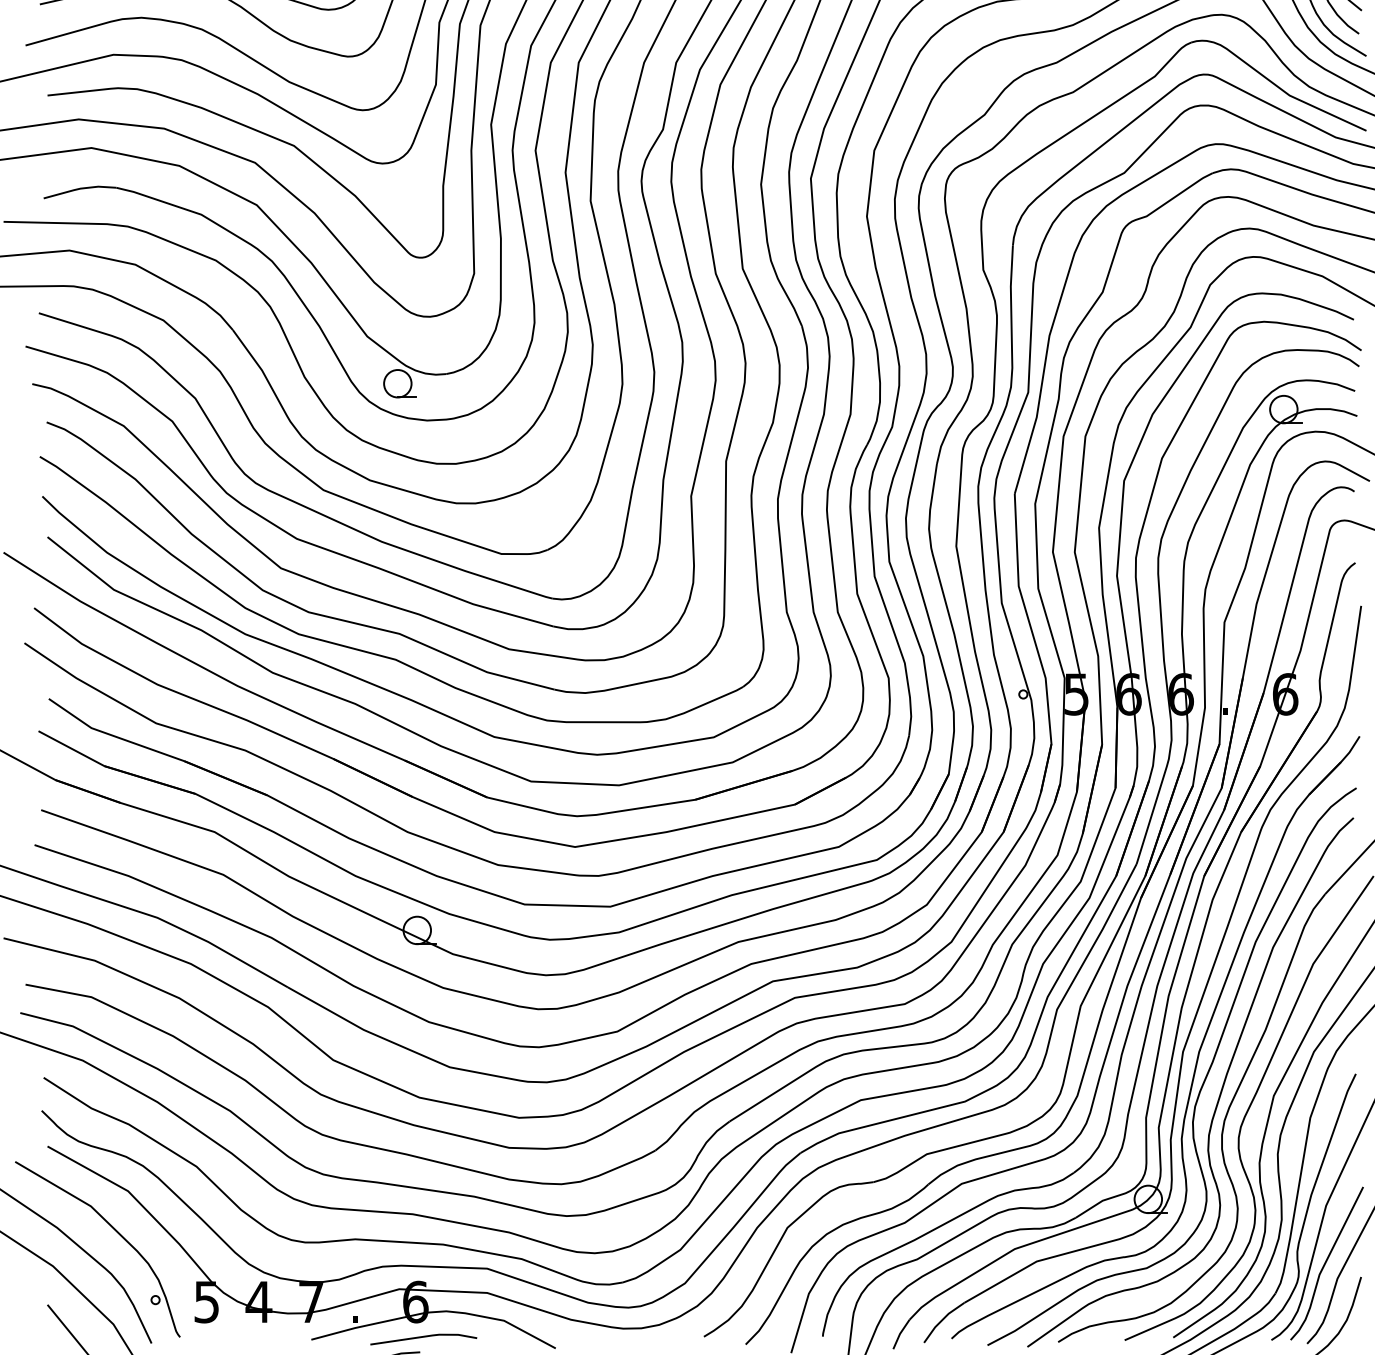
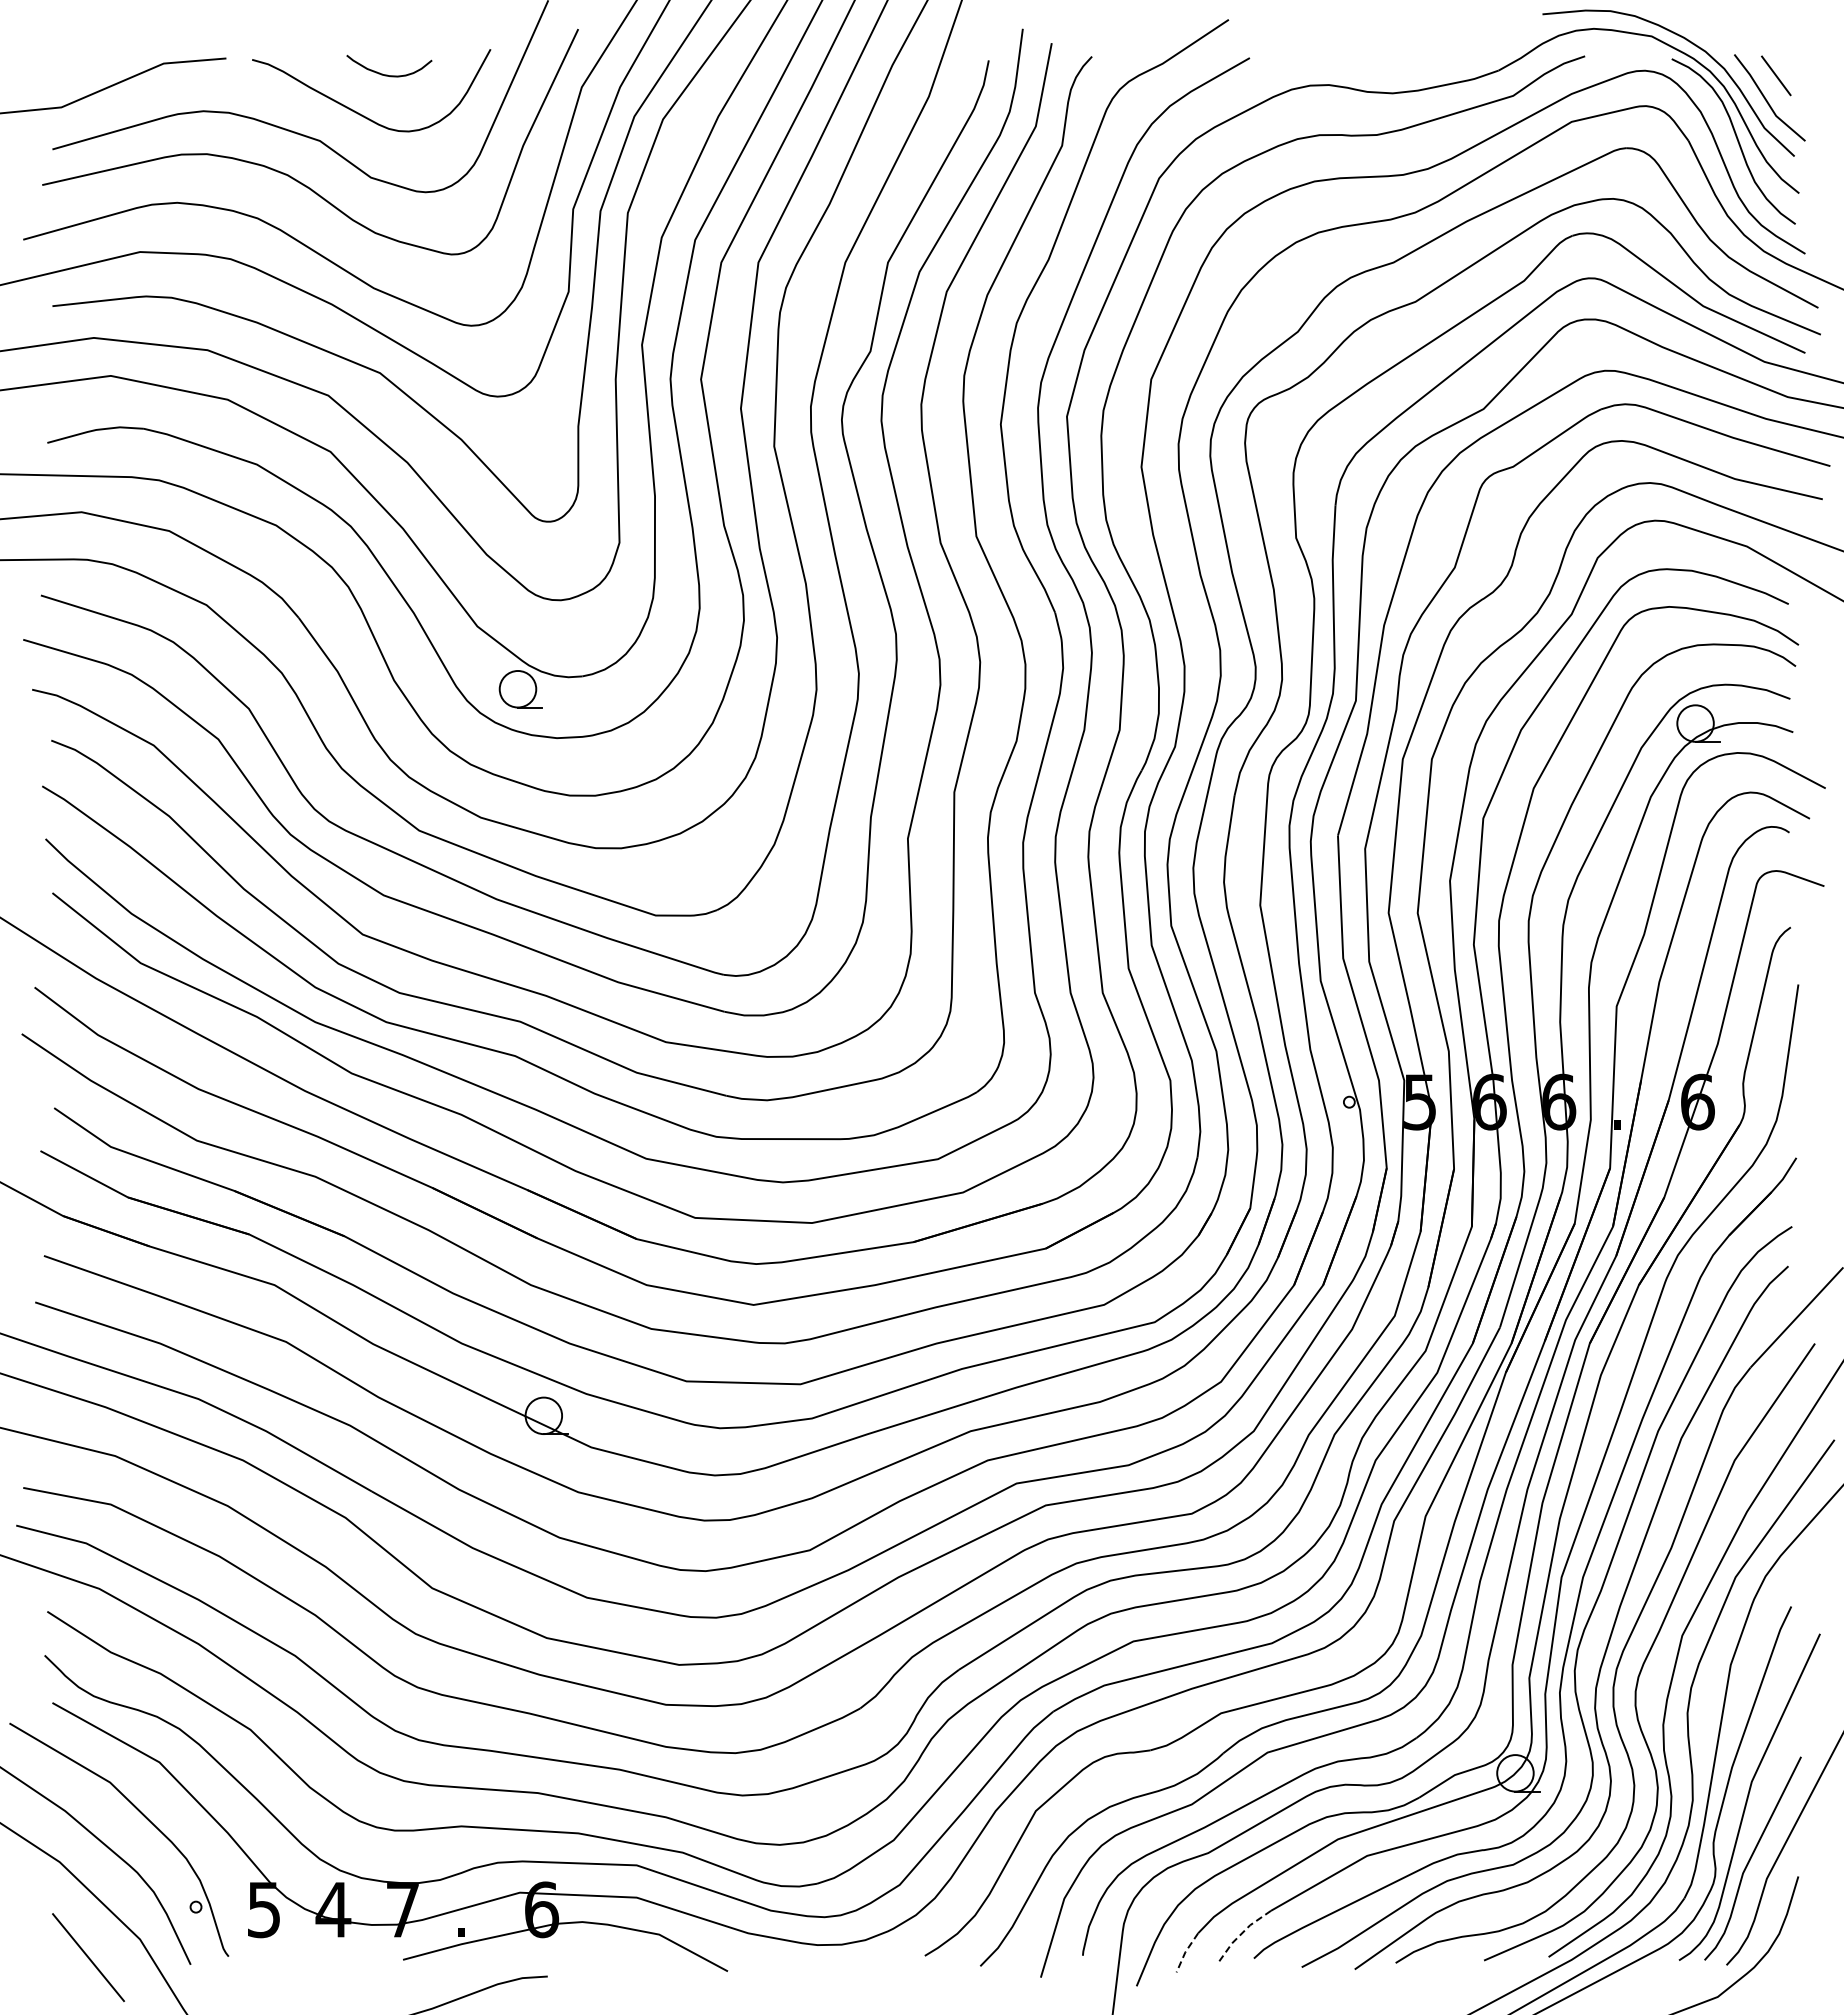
line: (942, 1320) -> (1241, 1934), solid -> dashed
line: (900, 1334) -> (1185, 1952), solid -> dashed
line: (422, 1337) -> (550, 1957), removed

